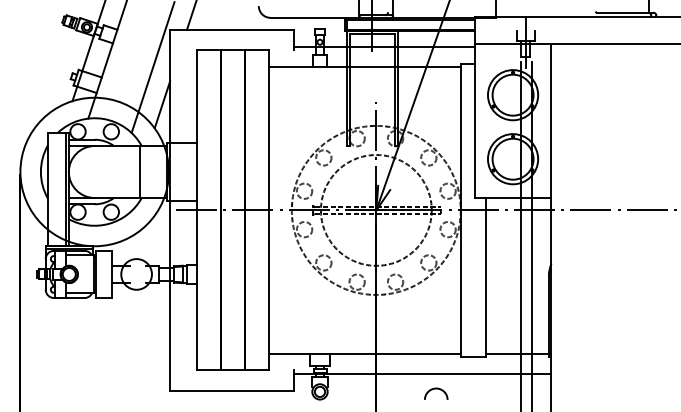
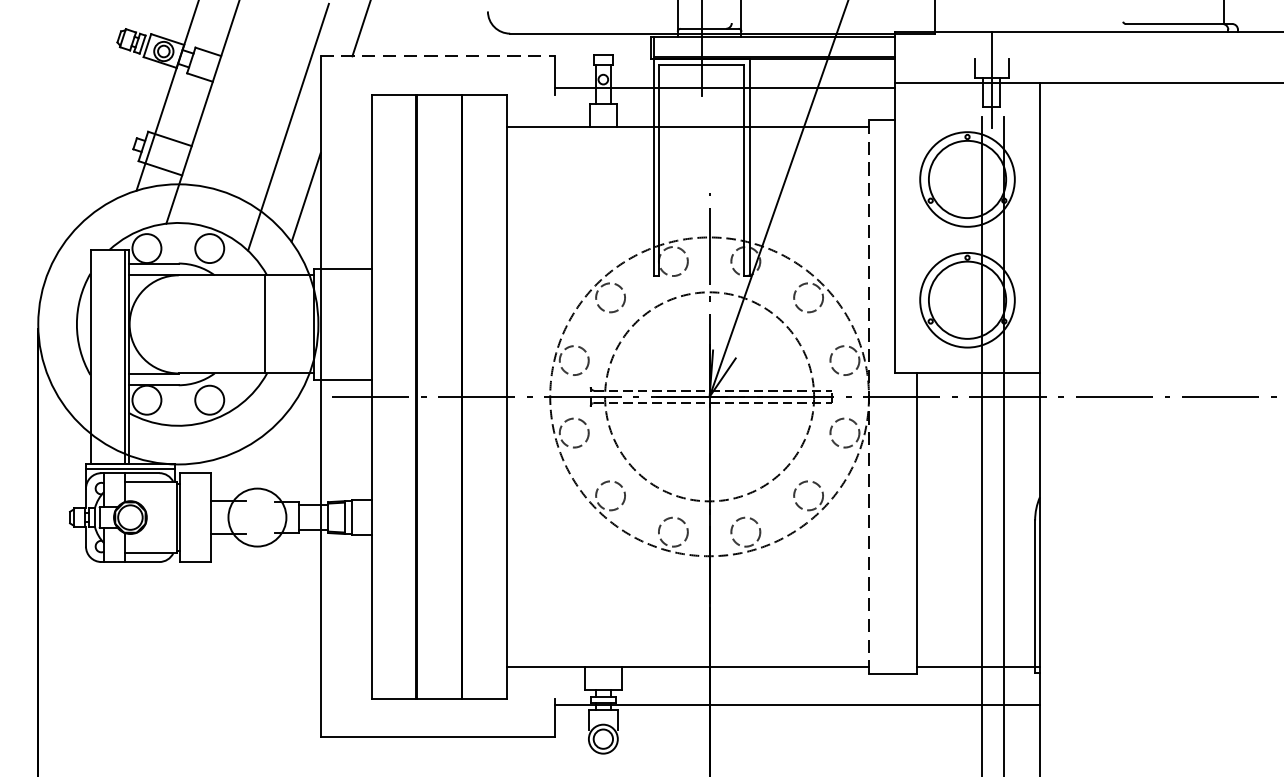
line: (232, 29) -> (438, 55), solid -> dashed
line: (460, 210) -> (868, 396), solid -> dashed
arc: (436, 389) -> (823, 734), removed

